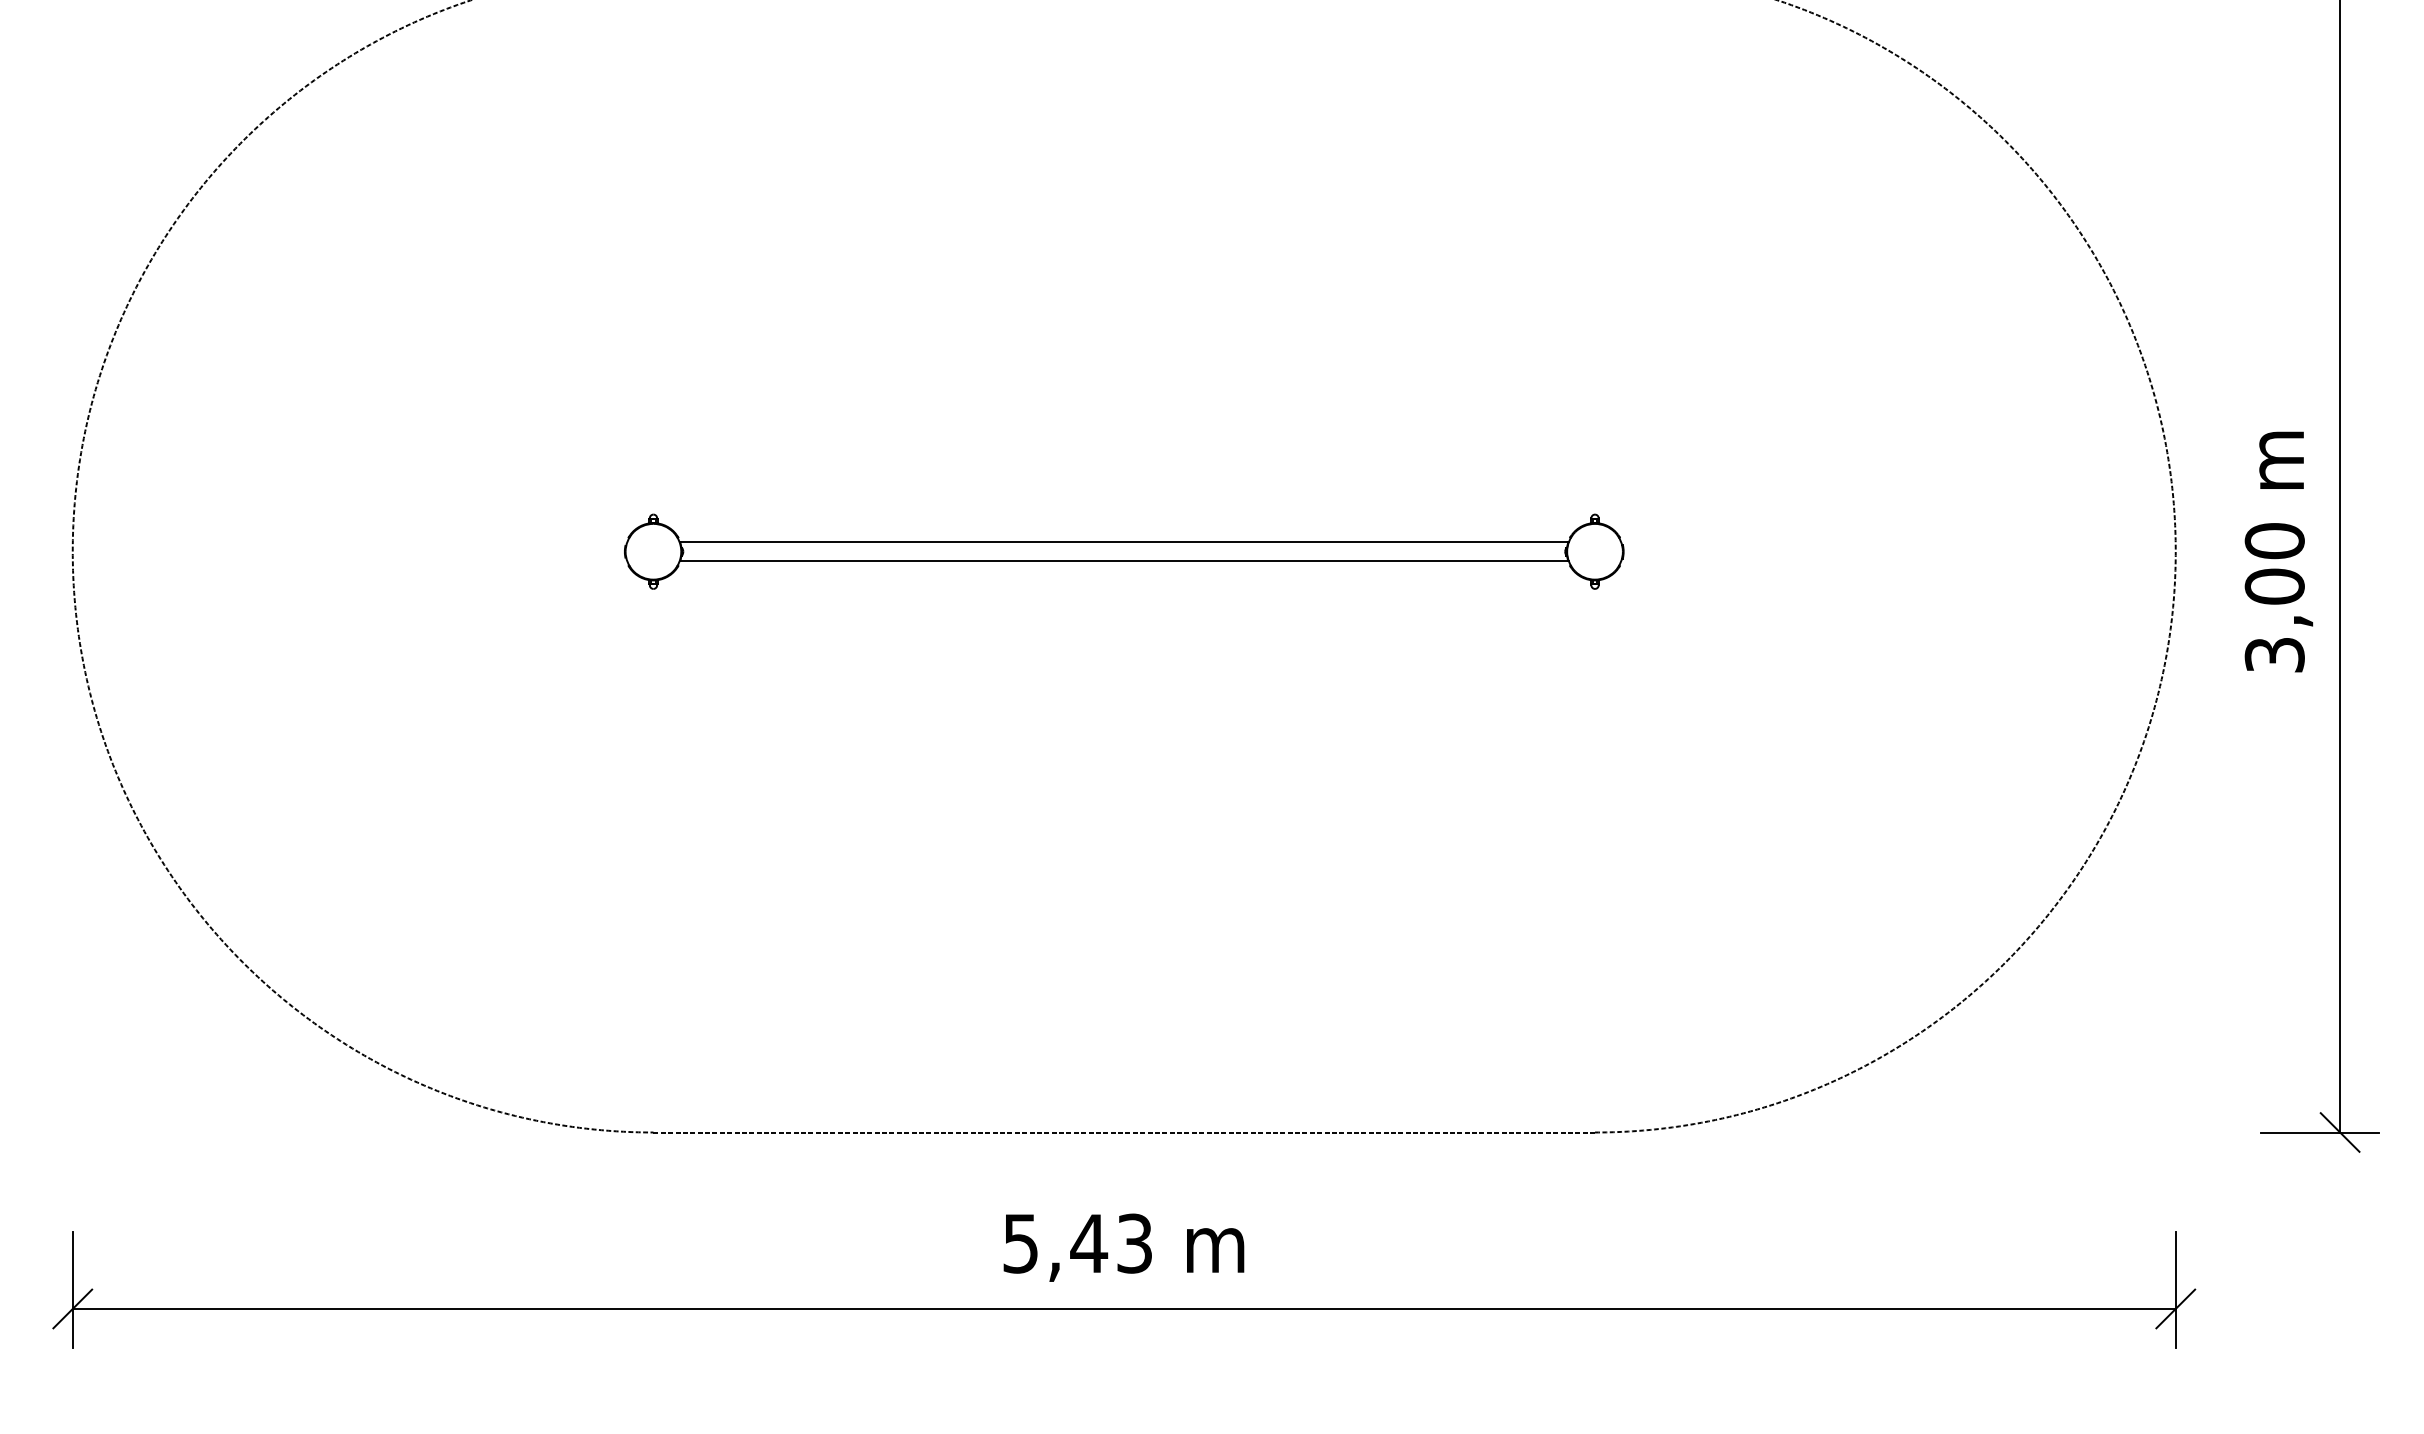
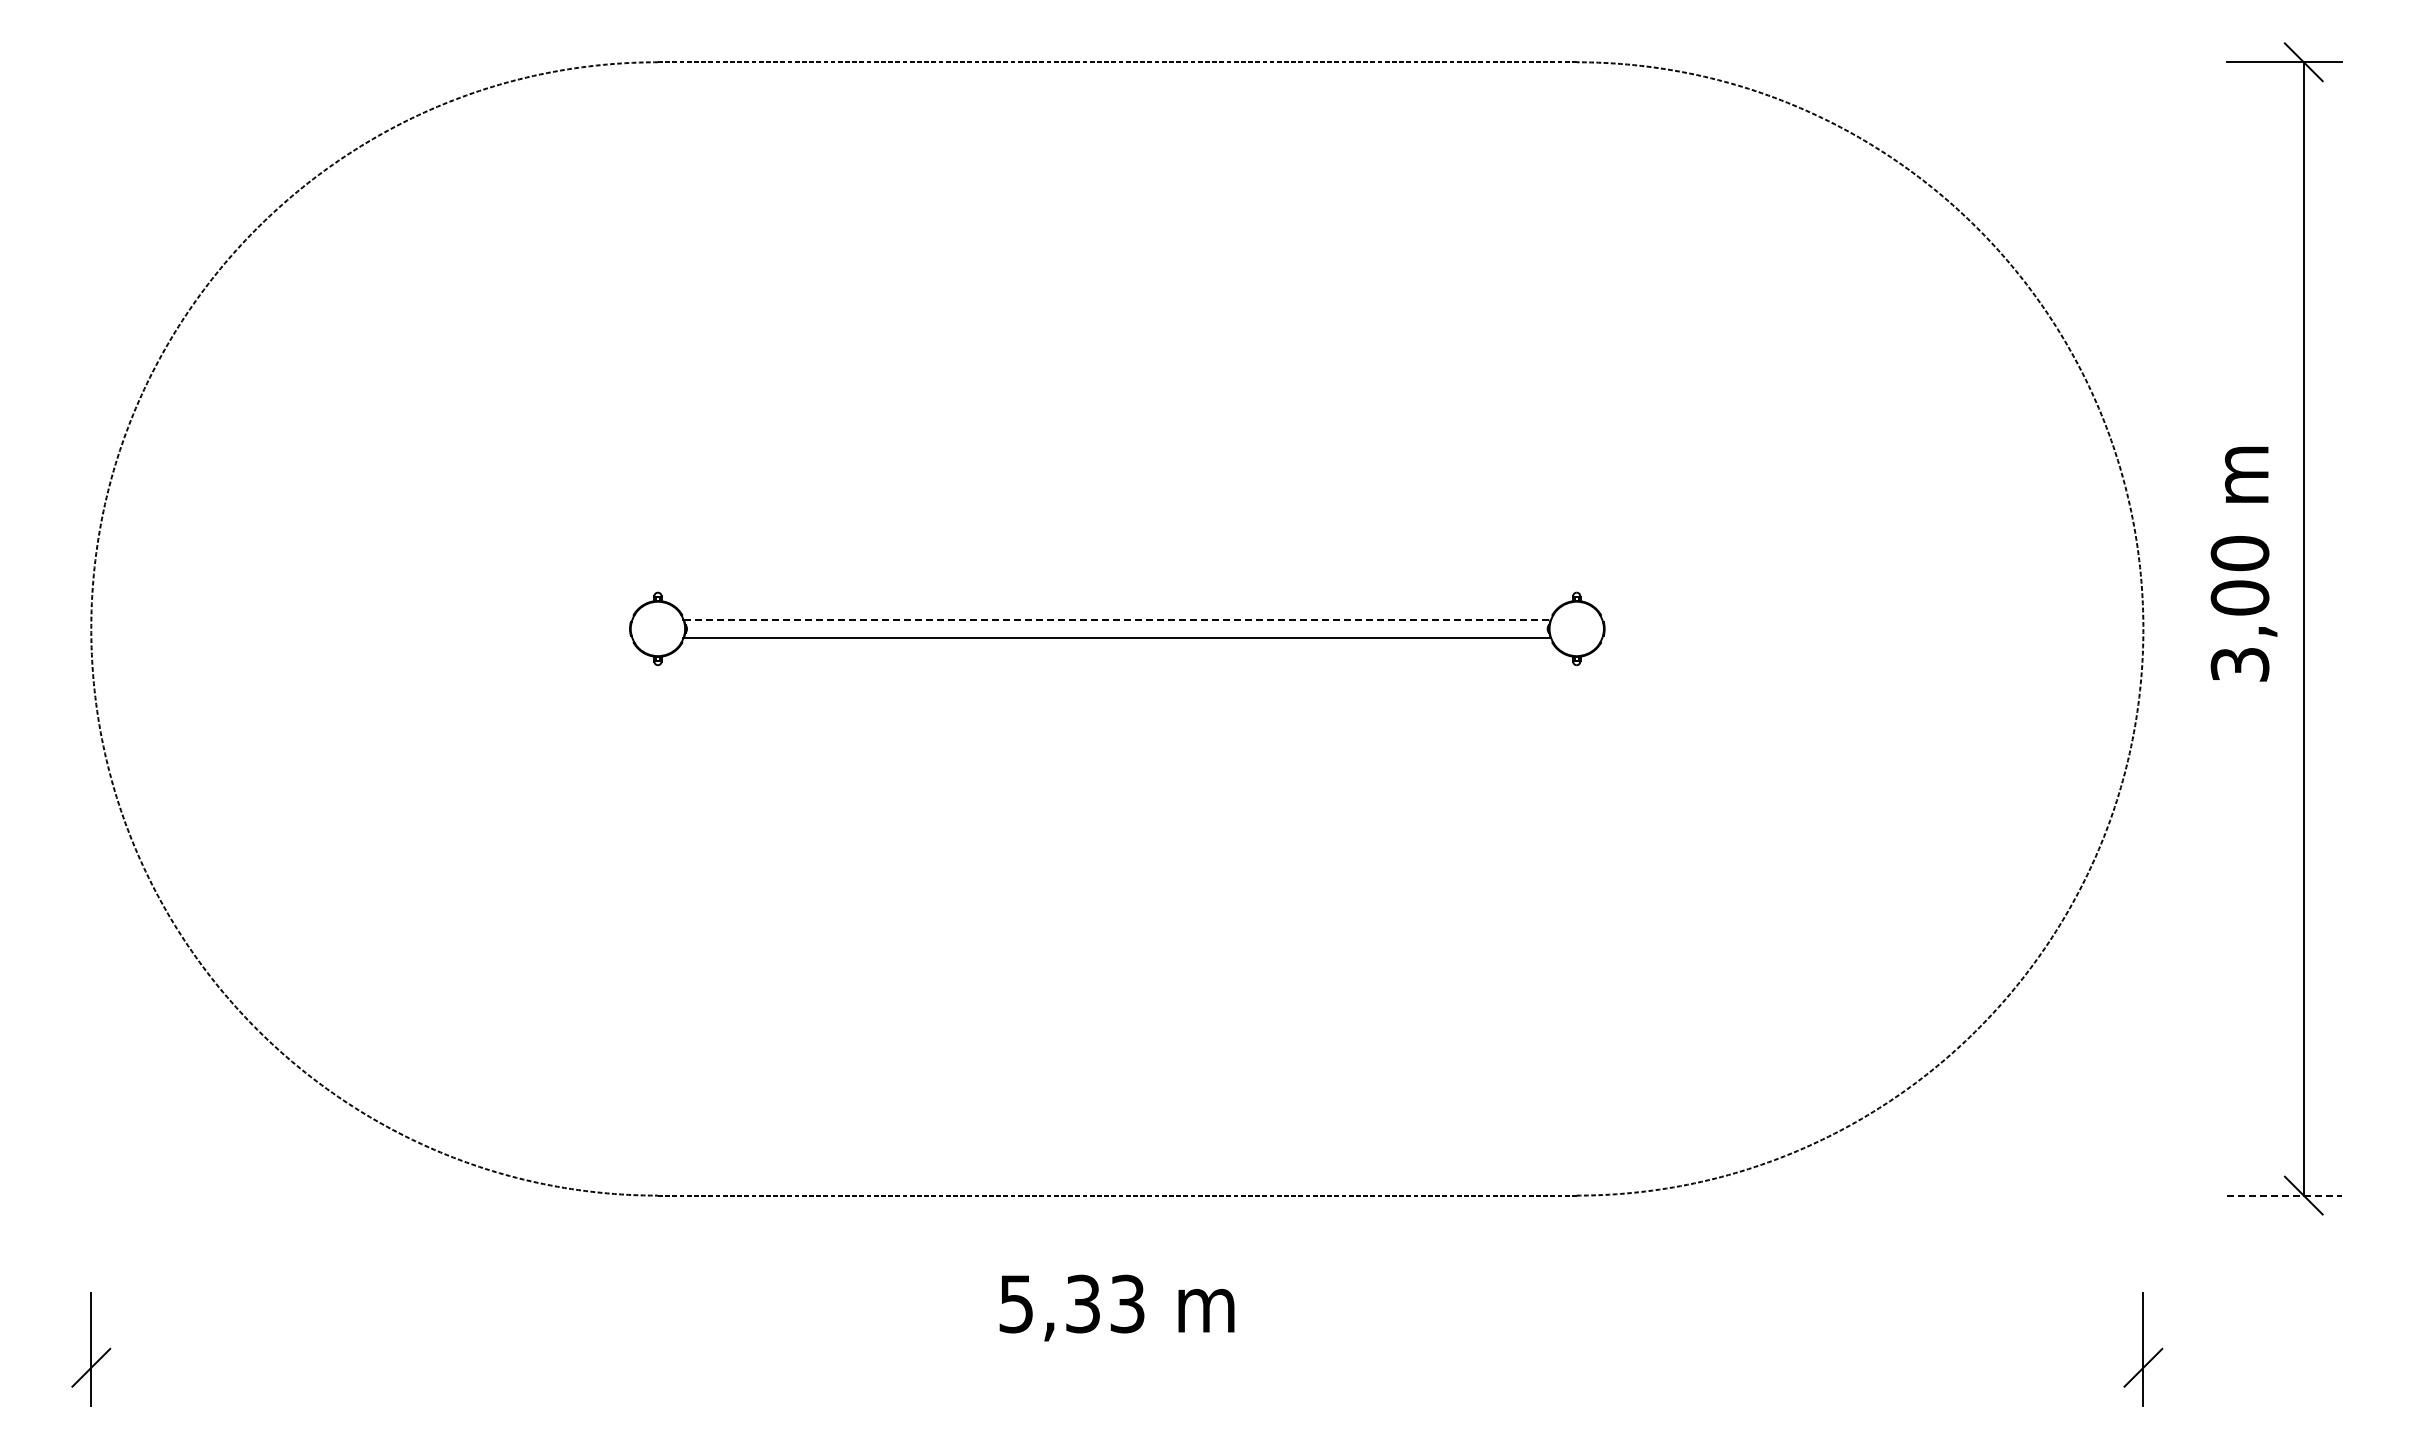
line: (1124, 542) -> (1117, 619), solid -> dashed
text: (2278, 551) -> (2243, 563), moved
line: (2320, 1132) -> (2284, 1195), solid -> dashed
text: (1088, 1243) -> (1082, 1303), 5,43 -> 5,33
line: (1124, 1308) -> (1117, 1367), removed

